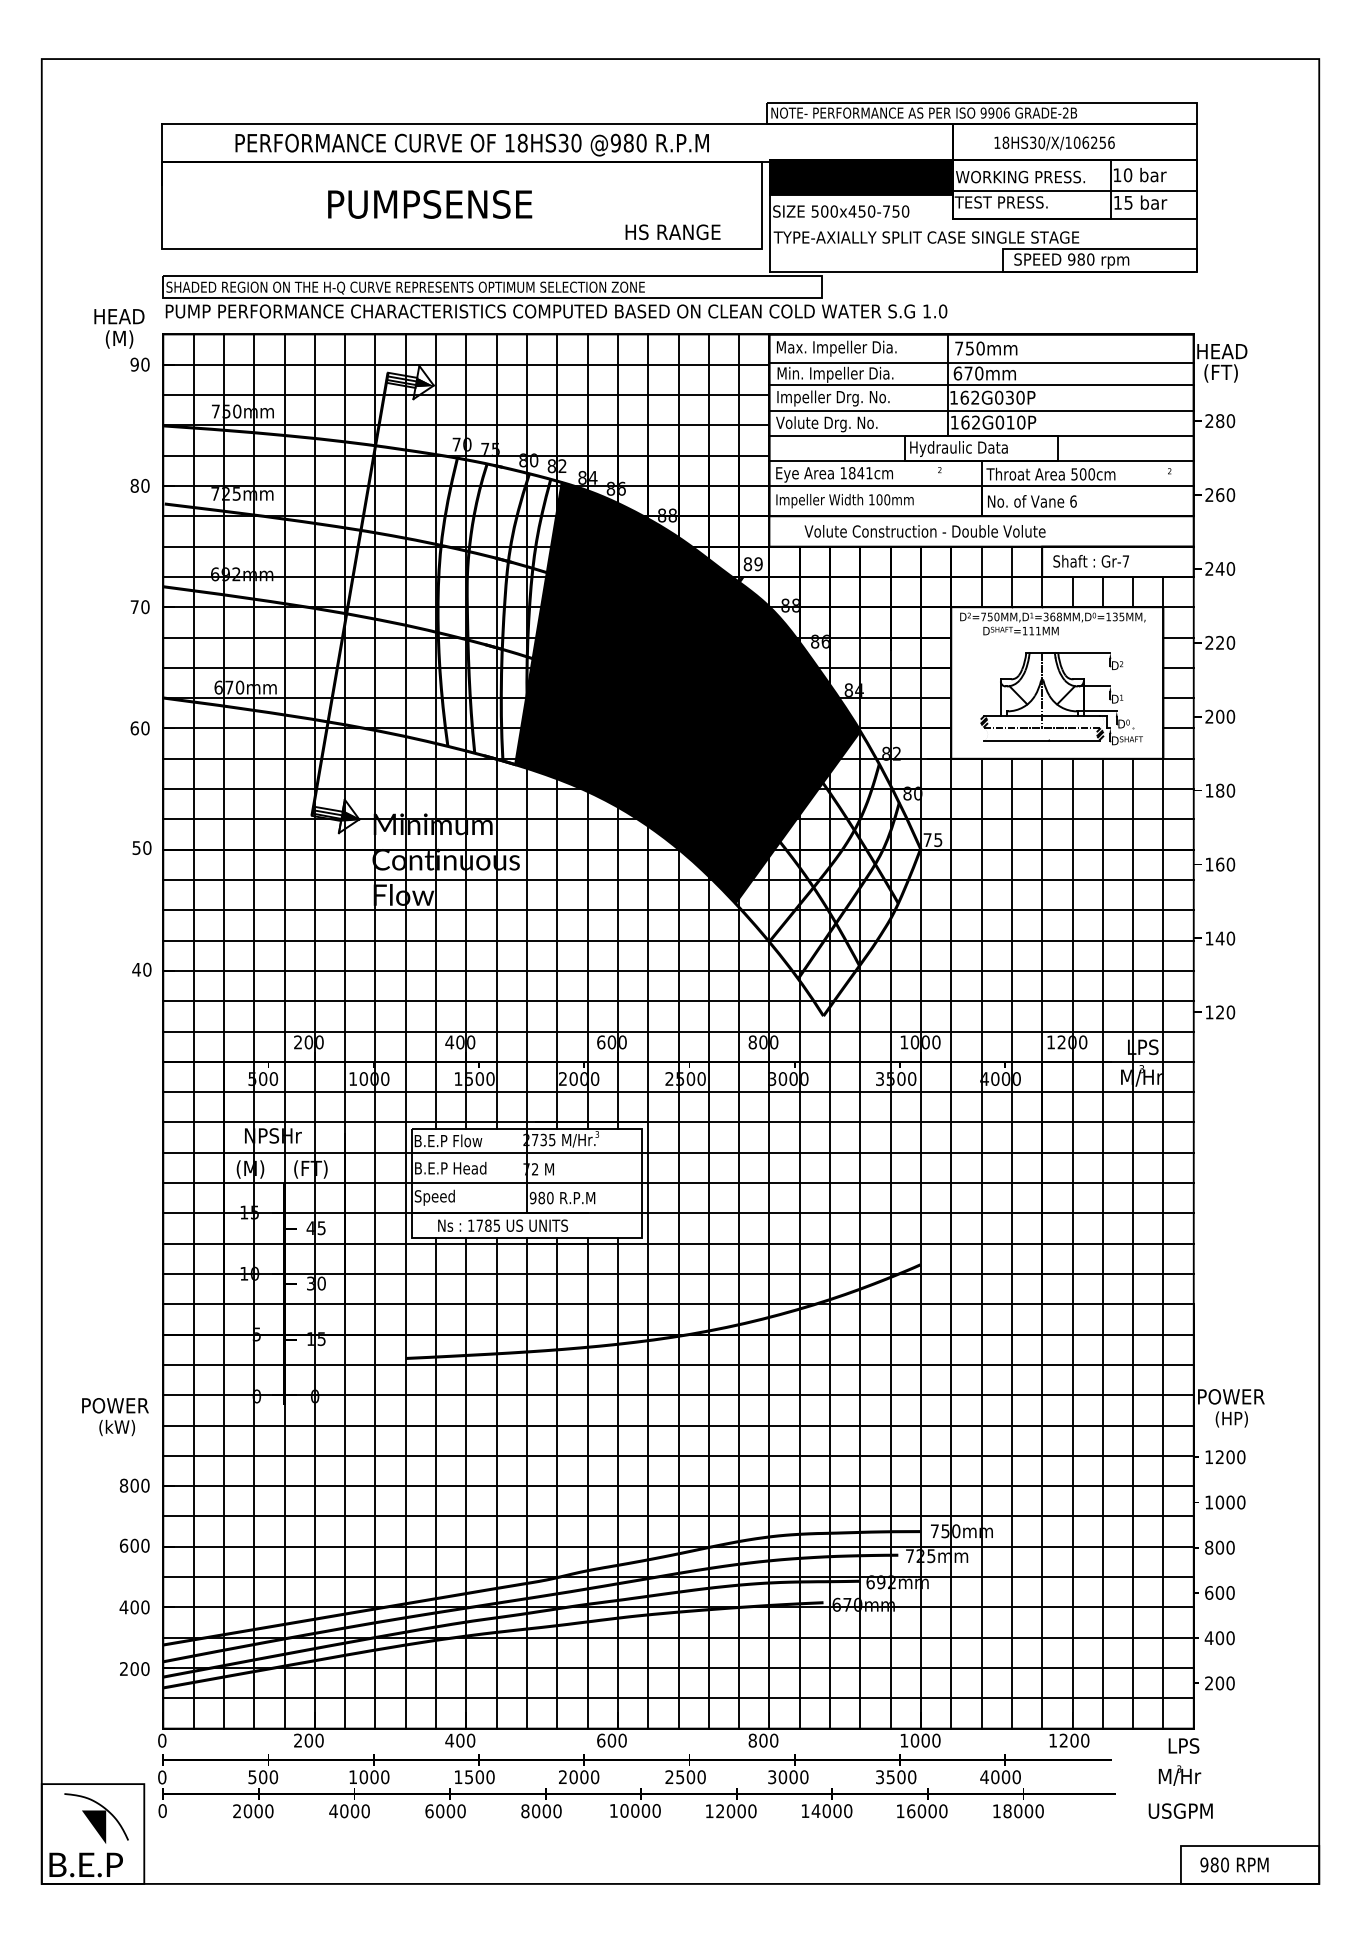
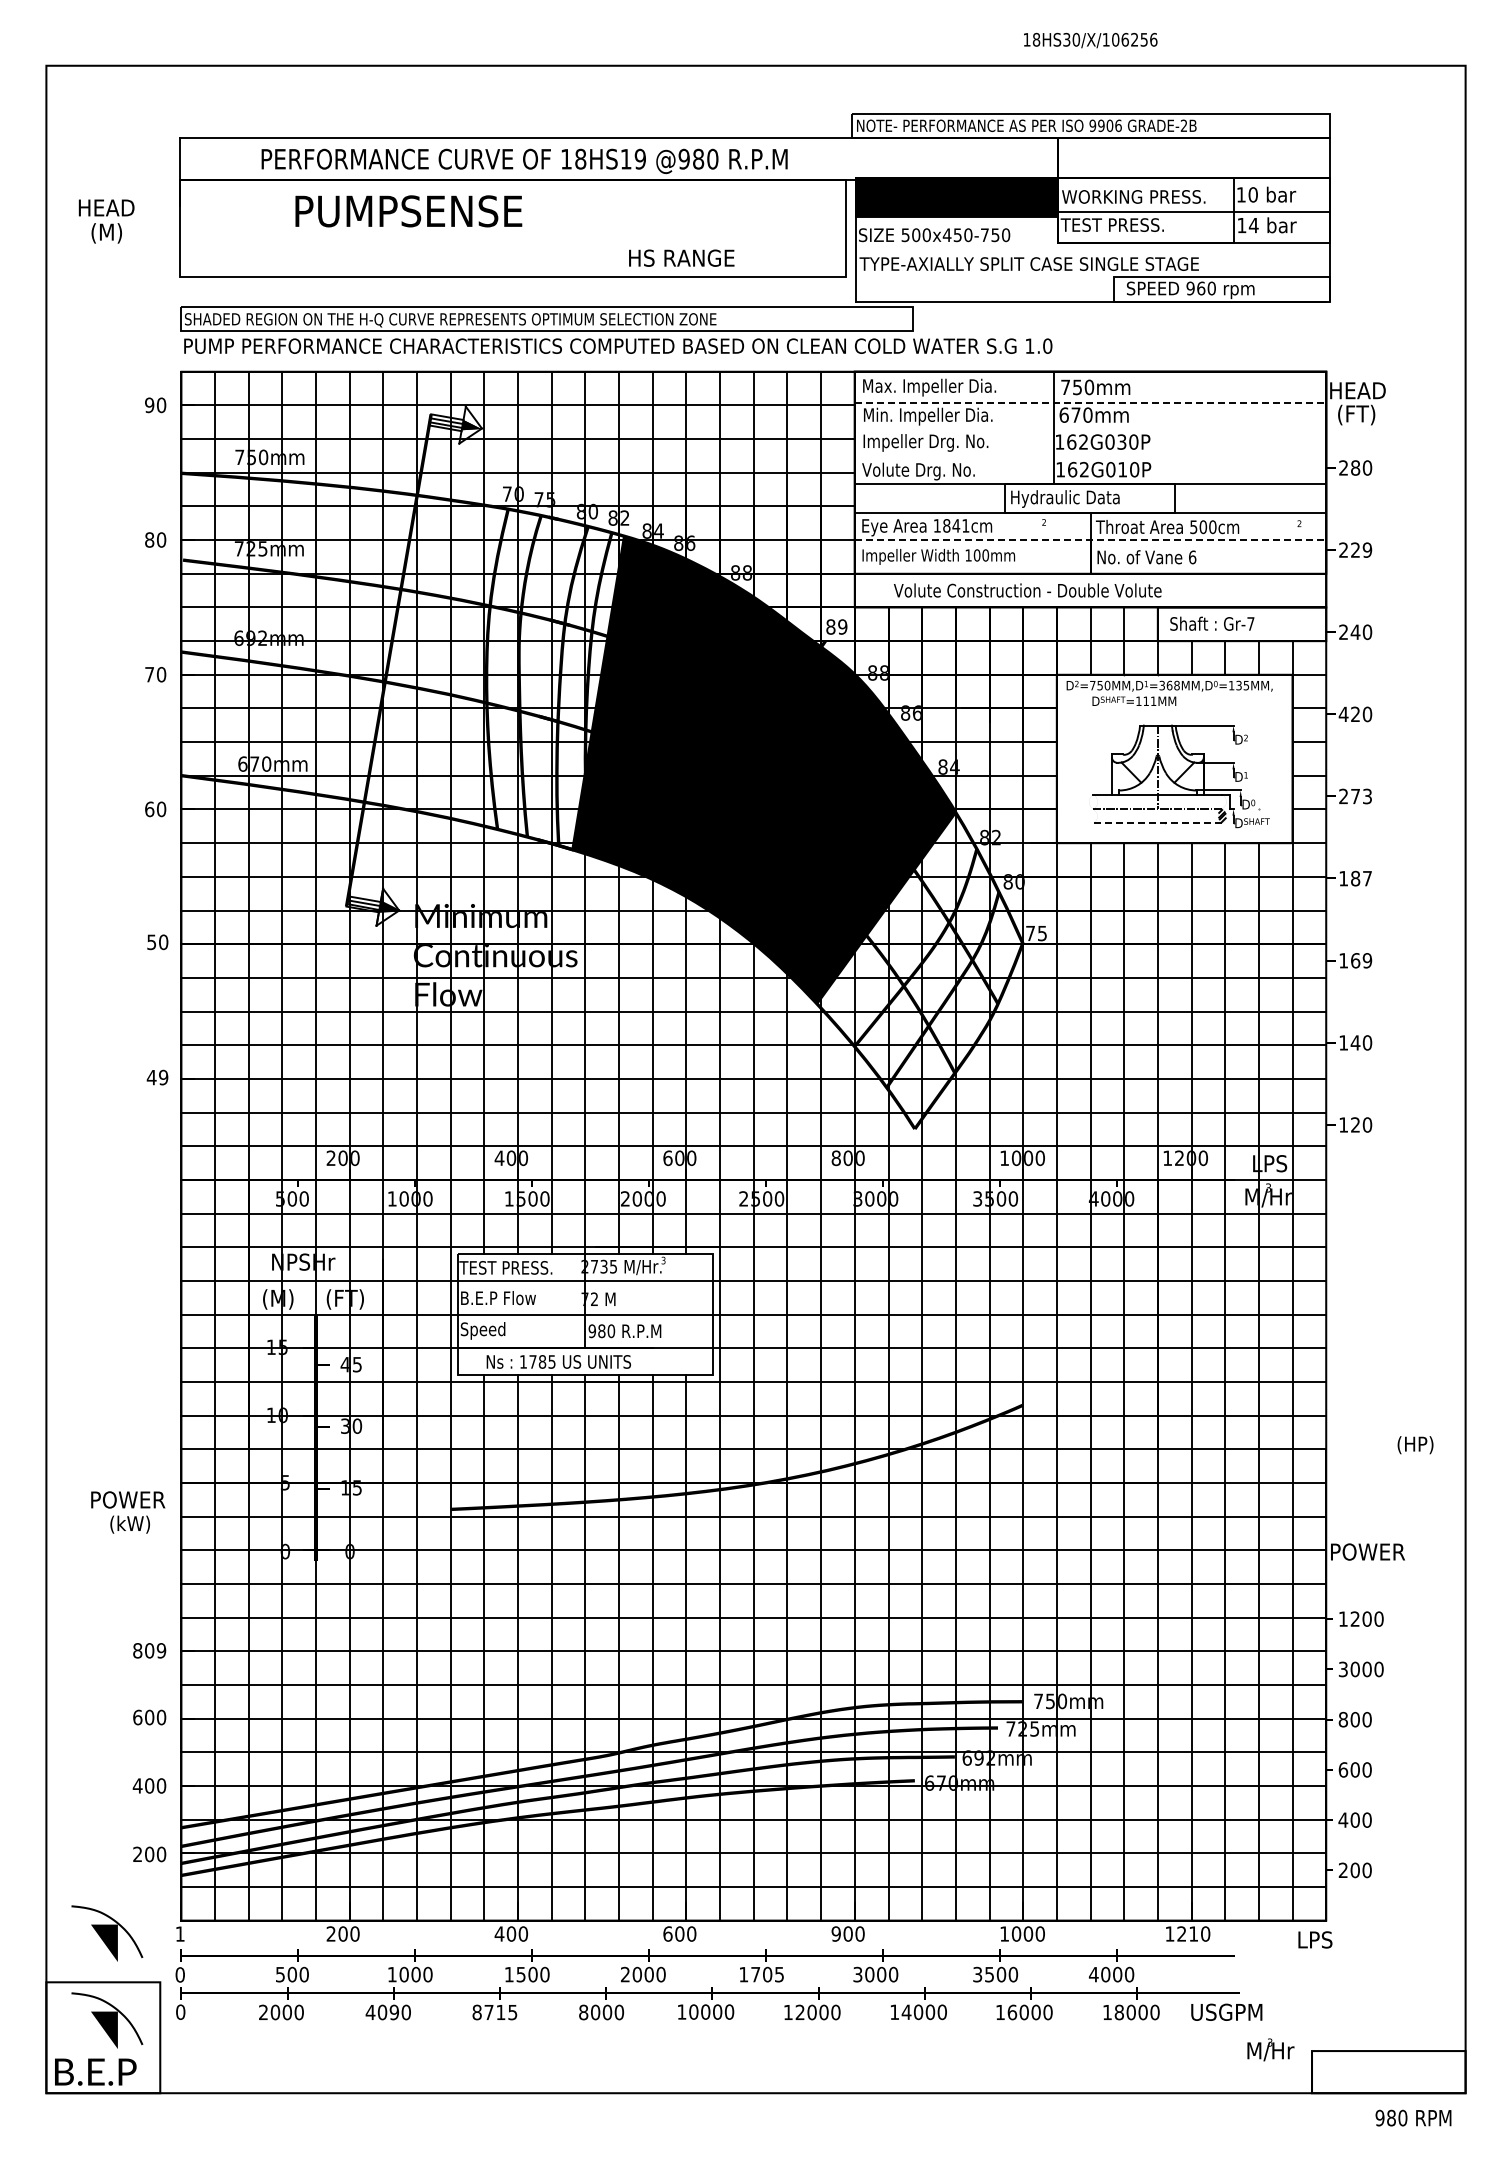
text: (569, 142) -> (632, 158), 18HS30 -> 18HS19
text: (1054, 143) -> (1090, 40), moved
text: (1128, 202) -> (1253, 225), 15 -> 14
text: (429, 204) -> (408, 211), moved
text: (672, 231) -> (681, 257), moved
text: (1081, 259) -> (1201, 288), 980 -> 960
text: (119, 328) -> (106, 221), moved
line: (981, 363) -> (1090, 403), solid -> dashed
line: (981, 384) -> (1090, 427), removed
line: (981, 410) -> (1090, 456), removed
line: (981, 486) -> (1090, 540), solid -> dashed
text: (1225, 494) -> (1361, 549), 260 -> 229
text: (1209, 642) -> (1343, 713), 220 -> 420
text: (1225, 716) -> (1361, 796), 200 -> 273
hatch: (984, 721) -> (1093, 801), removed
line: (1041, 741) -> (1157, 823), solid -> dashed
text: (1230, 790) -> (1367, 878), 180 -> 187
text: (1230, 864) -> (1367, 960), 160 -> 169
text: (147, 969) -> (163, 1077), 40 -> 49
text: (455, 1140) -> (505, 1267), B.E.P Flow -> TEST PRESS.
text: (470, 1168) -> (522, 1298), B.E.P Head -> B.E.P Flow
text: (115, 1417) -> (128, 1512), moved
text: (1231, 1419) -> (1415, 1445), moved
text: (145, 1485) -> (161, 1650), 800 -> 809
text: (1208, 1502) -> (1342, 1669), 1000 -> 3000
part: (96, 1740) -> (107, 1933), added
text: (161, 1740) -> (179, 1933), 0 -> 1
text: (752, 1740) -> (835, 1933), 800 -> 900
text: (1074, 1740) -> (1193, 1933), 1200 -> 1210
text: (1179, 1775) -> (1270, 2049), moved
text: (685, 1777) -> (761, 1974), 2500 -> 1705
text: (1180, 1810) -> (1226, 2011), moved
text: (354, 1811) -> (393, 2012), 4000 -> 4090
text: (445, 1811) -> (494, 2012), 6000 -> 8715
text: (1234, 1864) -> (1413, 2117), moved

